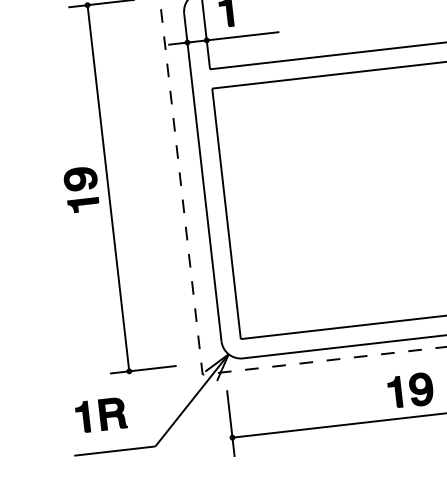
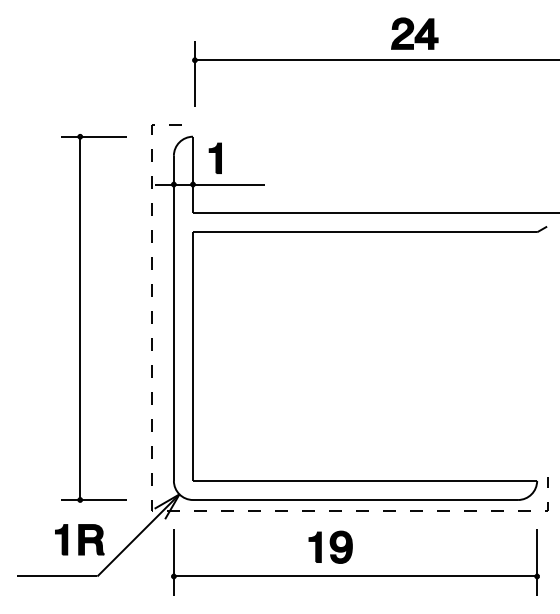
part: (81, 189) -> (53, 316), removed
part: (410, 389) -> (330, 546), moved
part: (100, 414) -> (79, 539), moved

